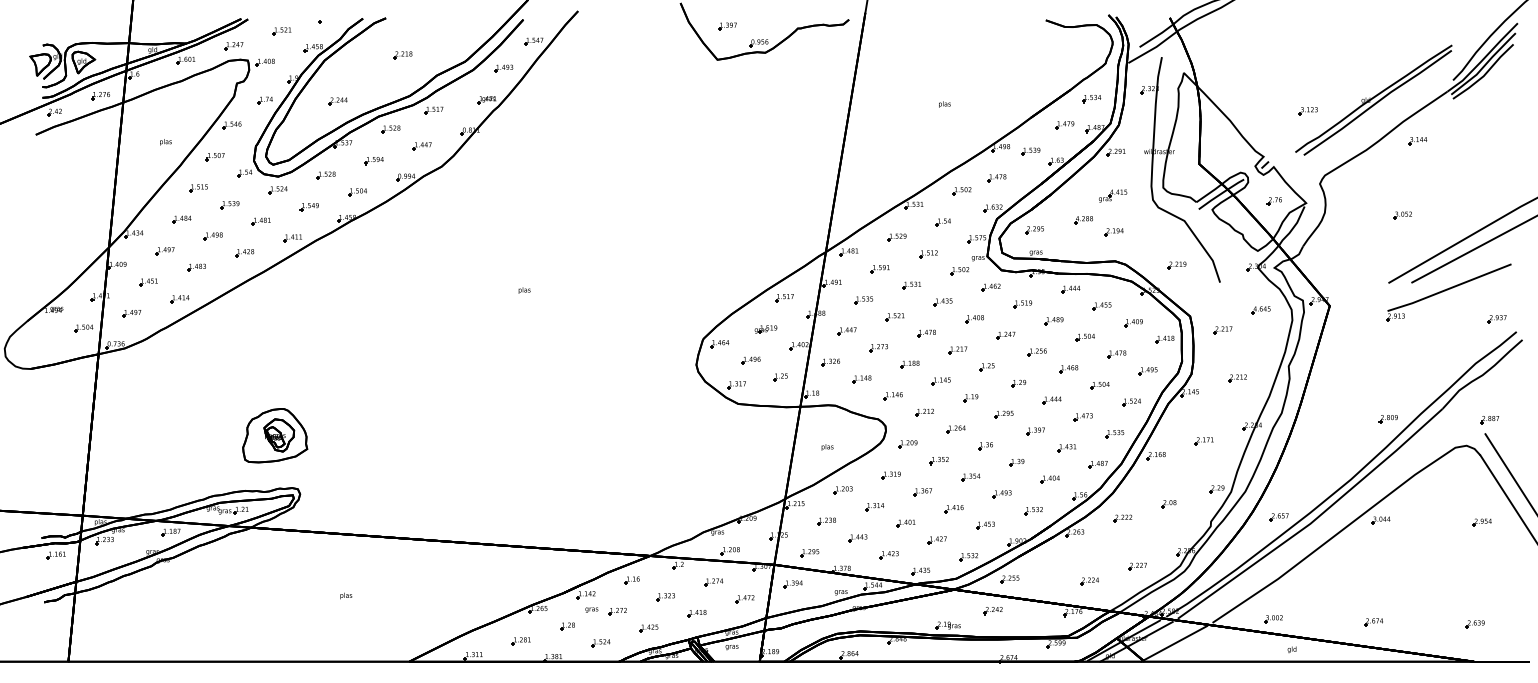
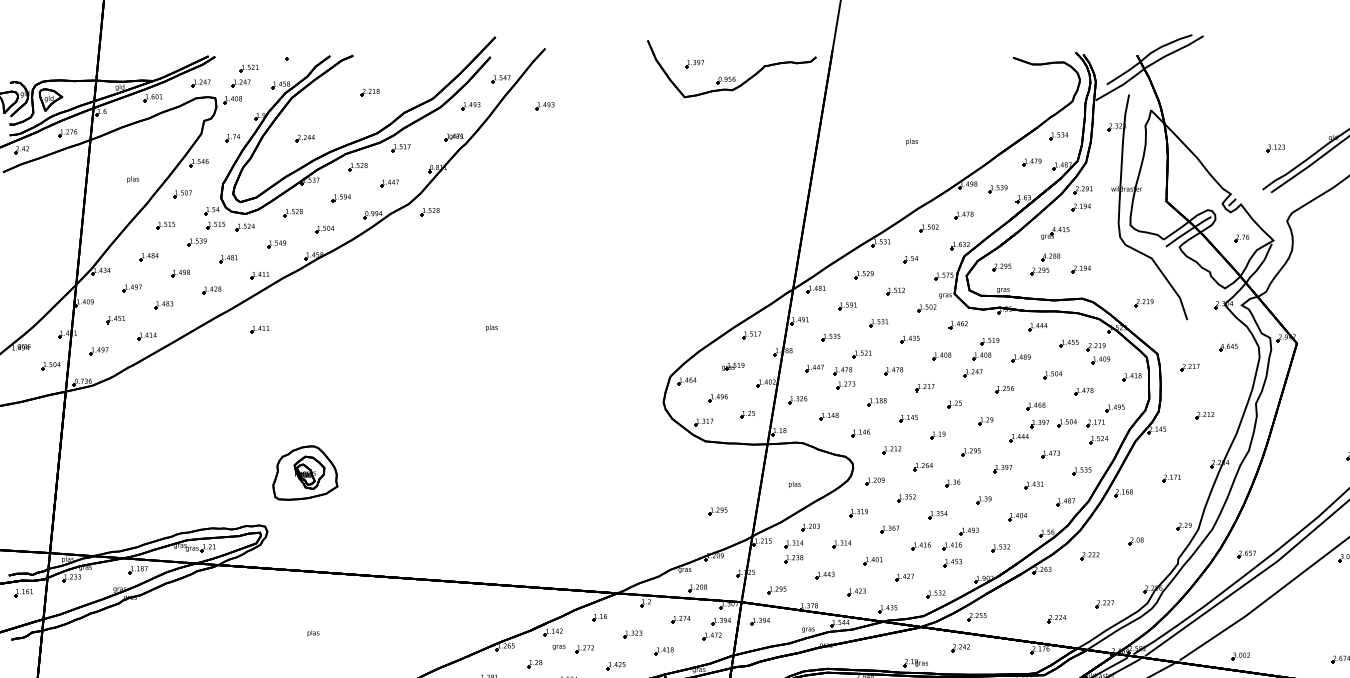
part: (273, 46) -> (240, 83), added
part: (577, 68) -> (544, 105), added
part: (1113, 170) -> (1080, 207), added
part: (462, 174) -> (429, 211), added
part: (248, 188) -> (215, 225), added
part: (1113, 195) -> (1055, 232), moved
part: (1072, 234) -> (1039, 271), added
part: (292, 292) -> (259, 329), added
part: (1128, 309) -> (1095, 346), added
part: (1014, 319) -> (981, 356), added
part: (875, 333) -> (842, 370), added
part: (1072, 386) -> (1039, 423), added
part: (1127, 386) -> (1094, 423), added
part: (275, 435) -> (305, 472), moved
part: (750, 474) -> (717, 511), added
part: (826, 507) -> (793, 544), added
part: (984, 509) -> (951, 546), added
part: (753, 584) -> (720, 621), added

